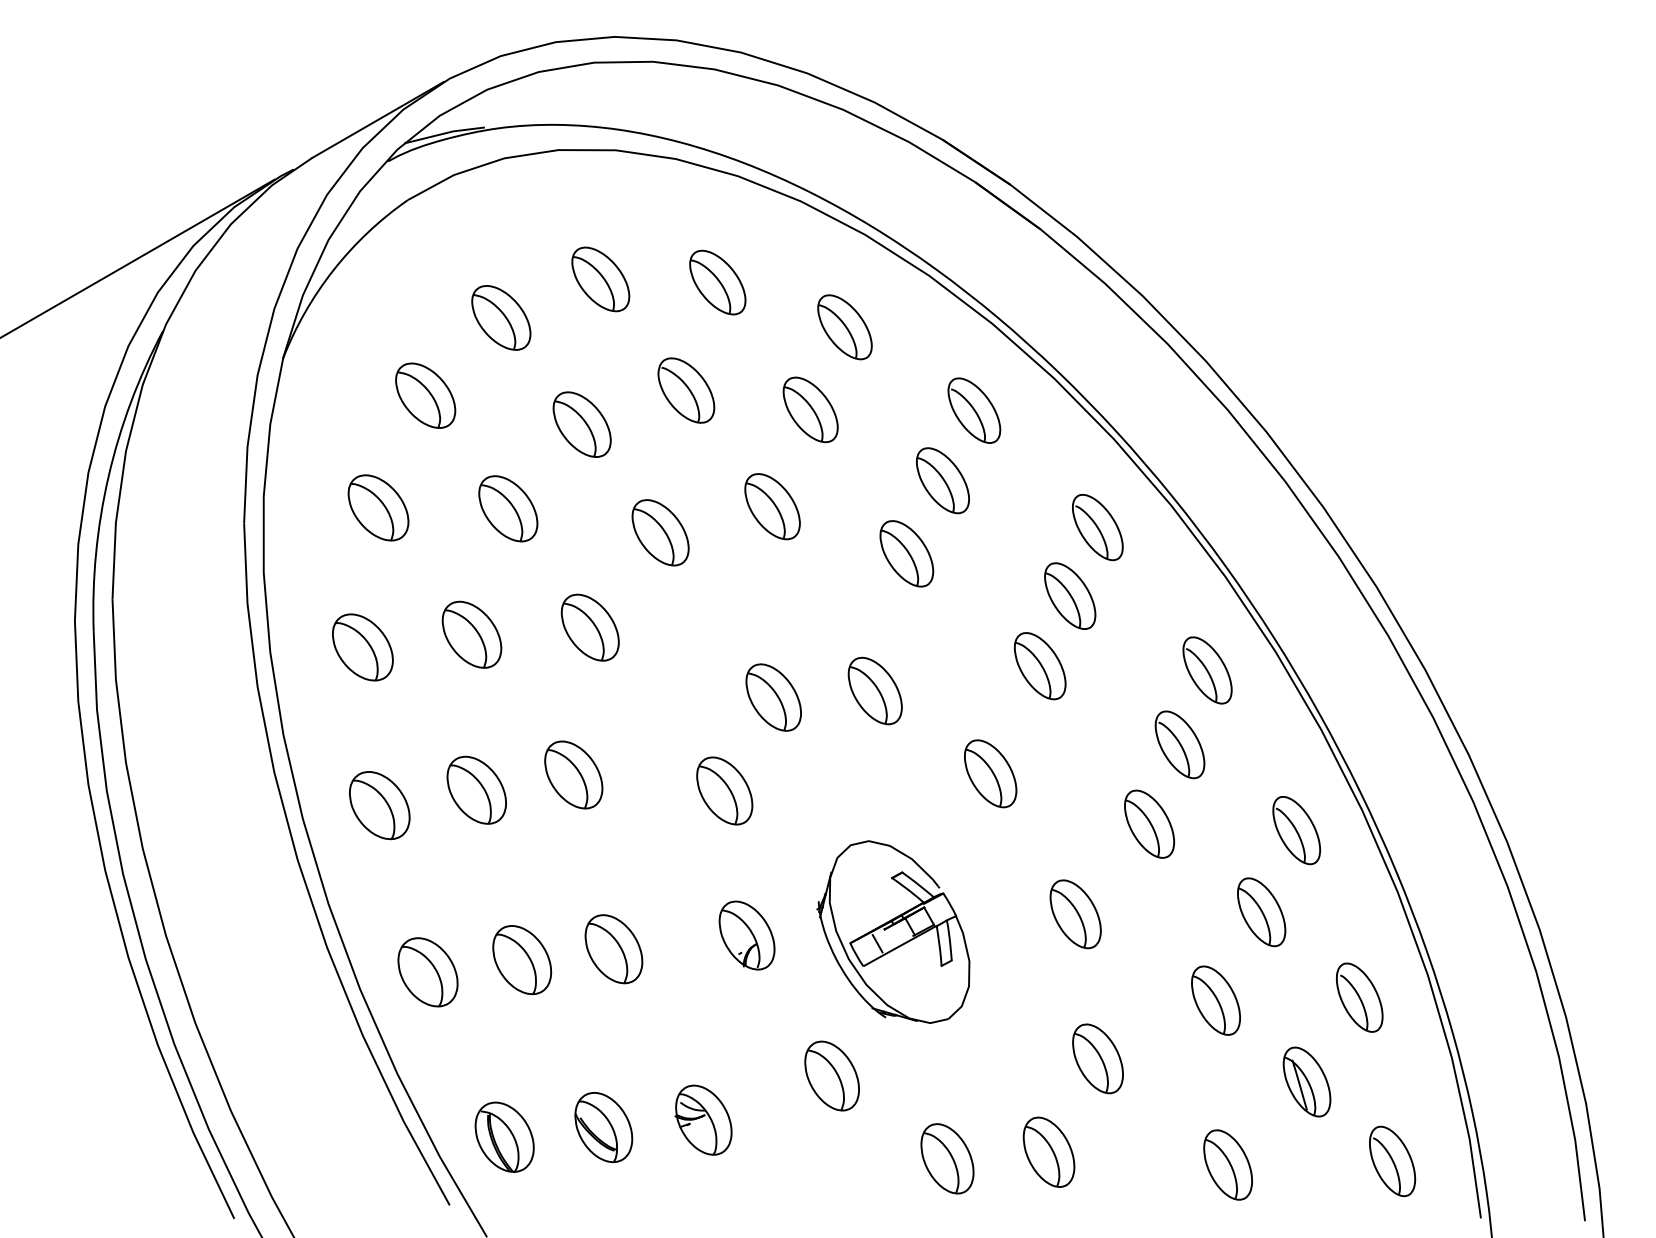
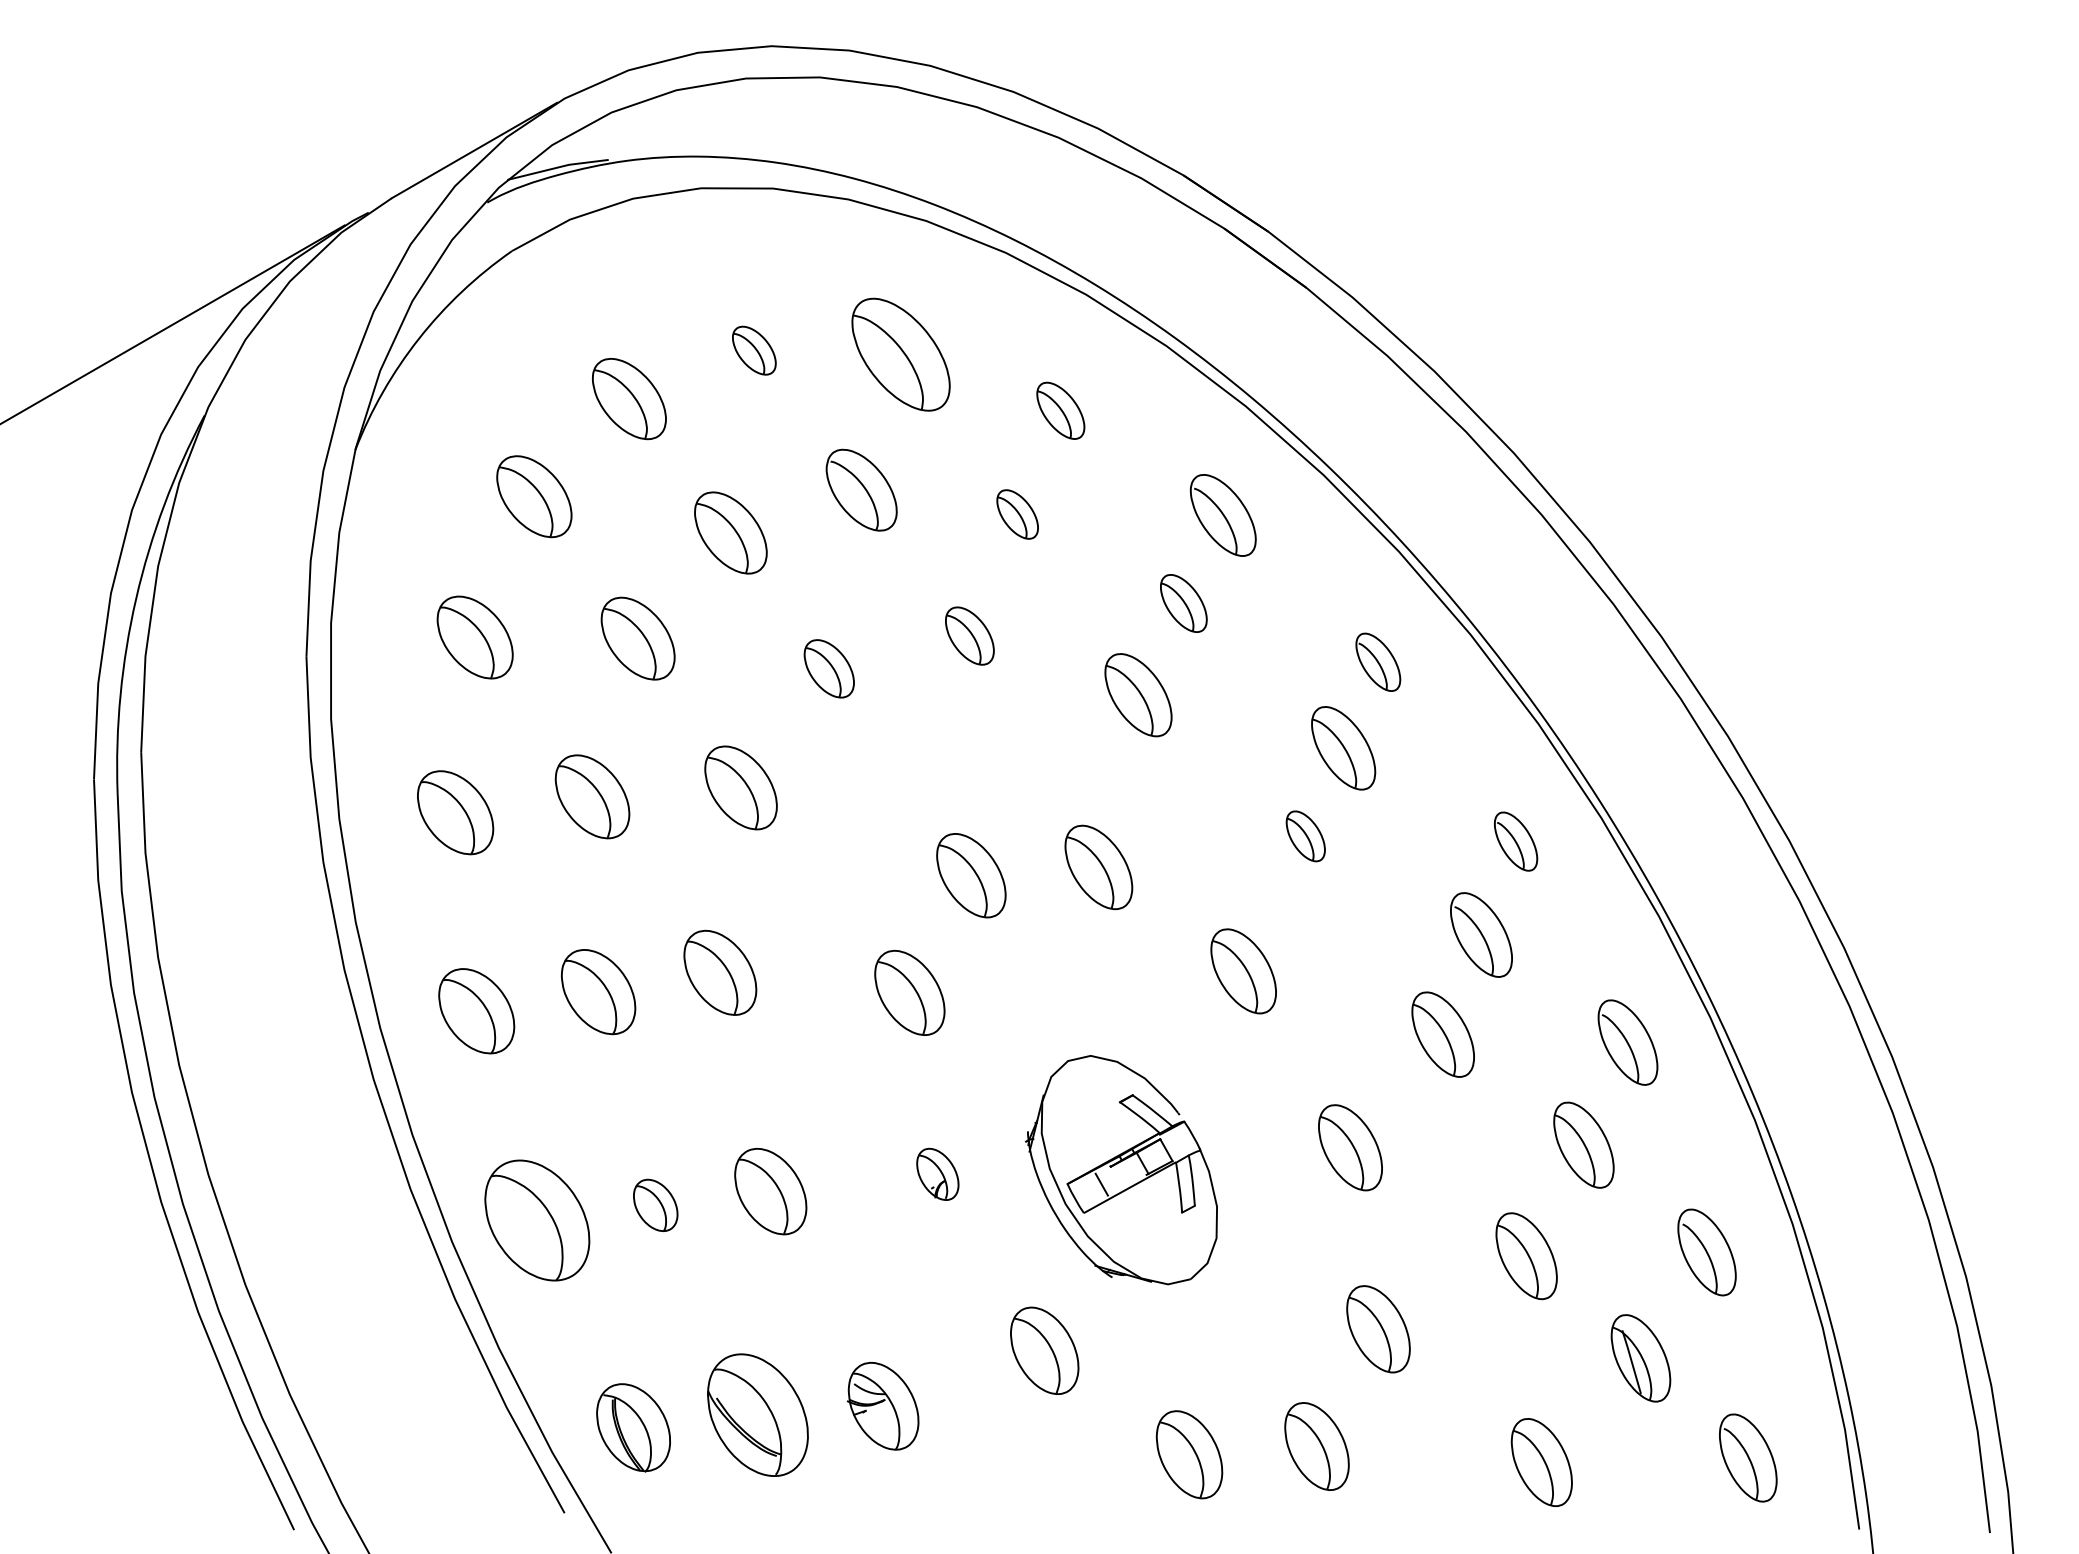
part: (600, 279) -> (753, 350), size x0.6
part: (717, 282) -> (900, 354), size x1.4
part: (844, 327) -> (1060, 411), size x0.7
part: (810, 409) -> (1017, 513), size x0.6
part: (942, 480) -> (1183, 603), size x0.7
part: (772, 506) -> (969, 635), size x0.7
part: (1097, 527) -> (1377, 662), size x0.7
part: (660, 532) -> (829, 668), size x0.7
part: (1039, 666) -> (1305, 836), size x0.6
part: (1207, 670) -> (1515, 841), size x0.7
part: (746, 935) -> (937, 1174), size x0.6
part: (522, 960) -> (655, 1205), size x0.6
part: (427, 972) -> (536, 1220), size x1.4
part: (603, 1127) -> (757, 1415), size x1.4

